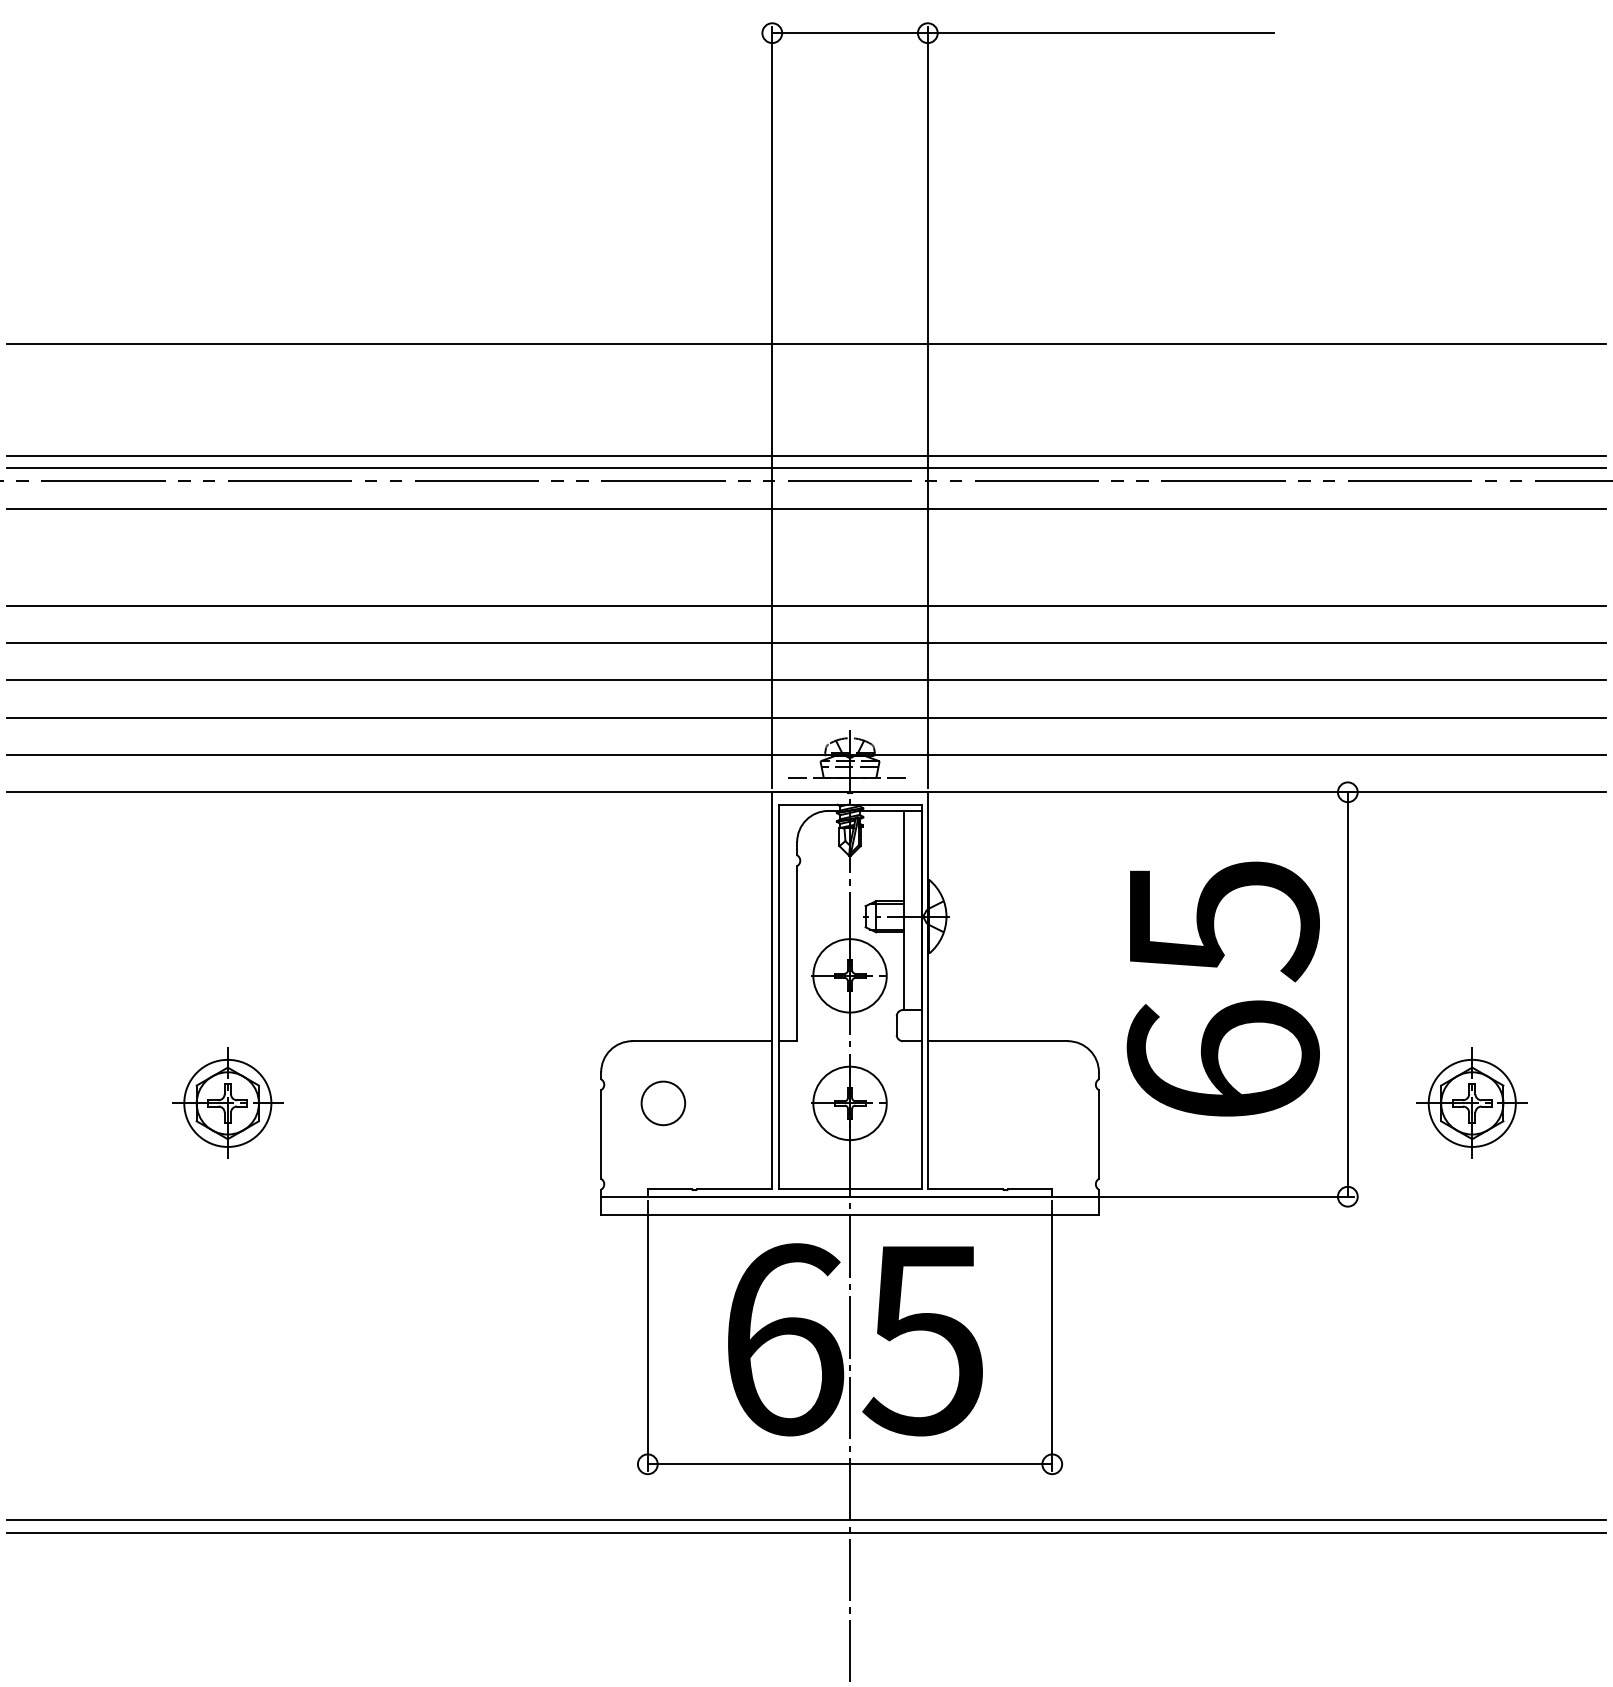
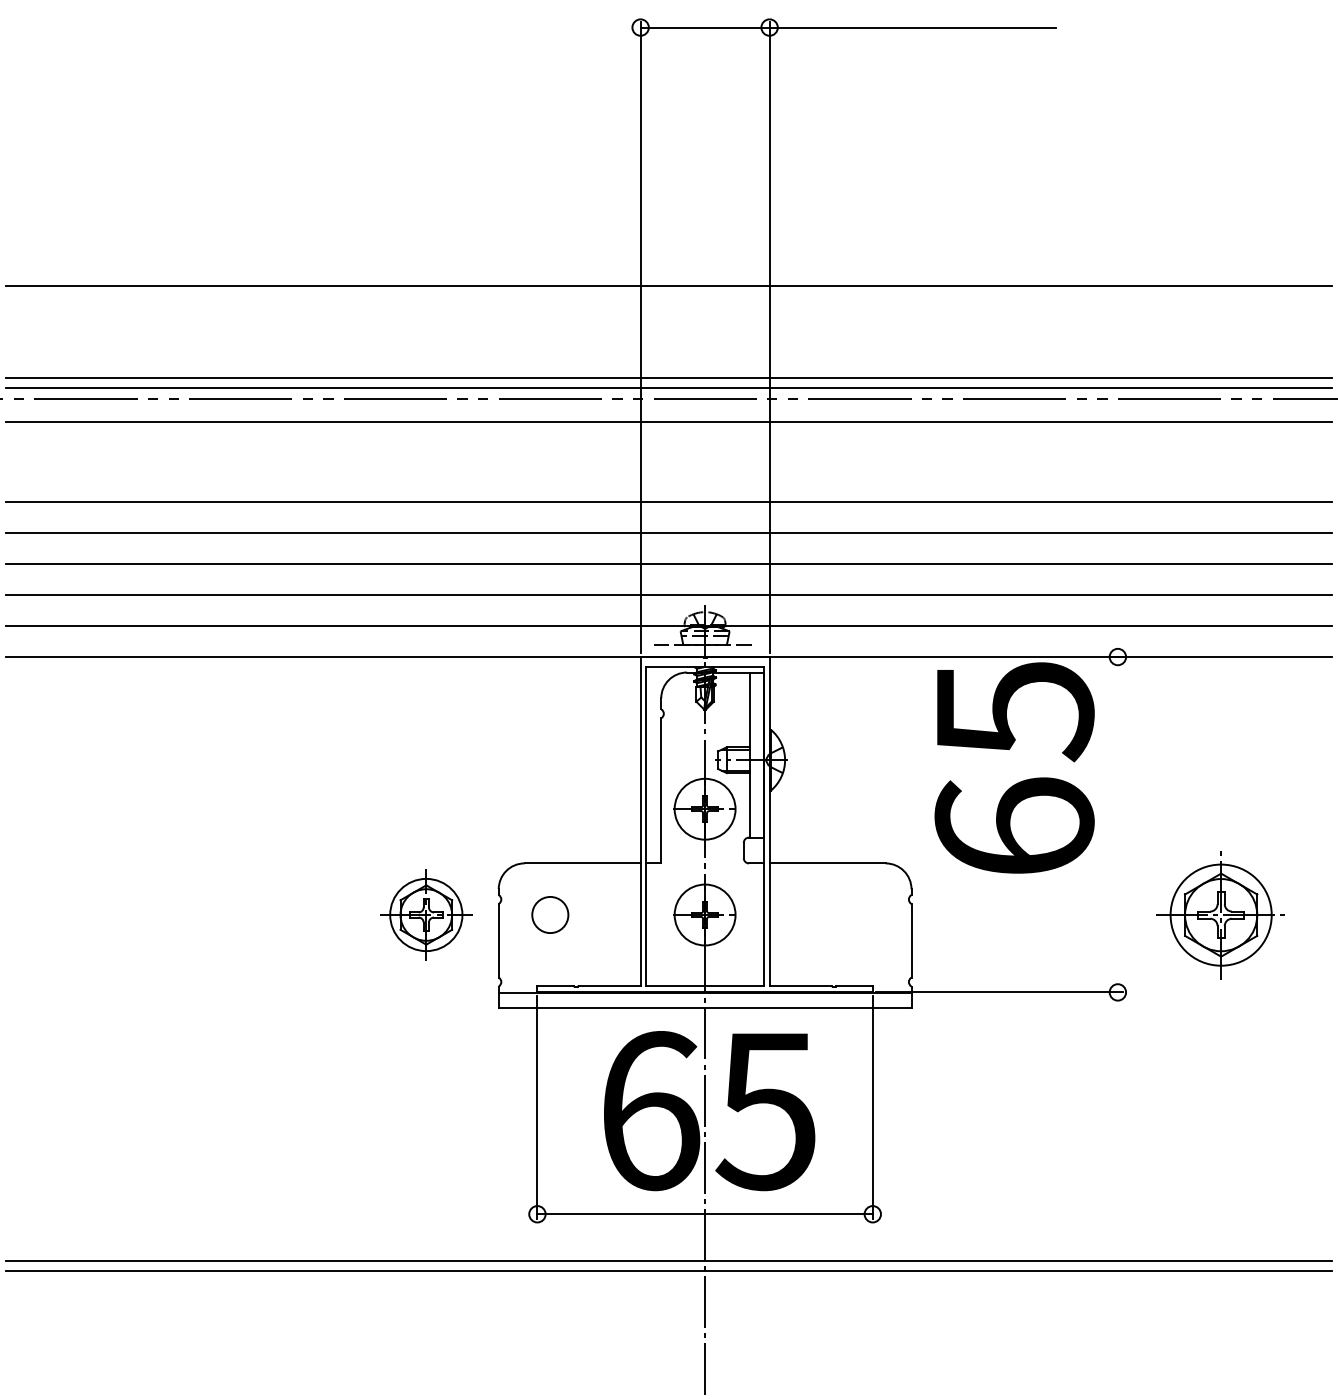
text: (1222, 988) -> (1013, 767), moved
line: (1347, 994) -> (1117, 824), removed
part: (227, 1102) -> (426, 914), moved
part: (1471, 1102) -> (1220, 914), size x1.4

